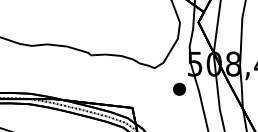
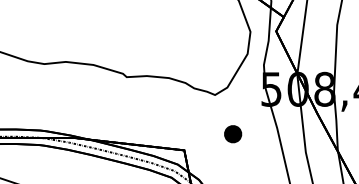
part: (179, 88) -> (233, 133), moved

